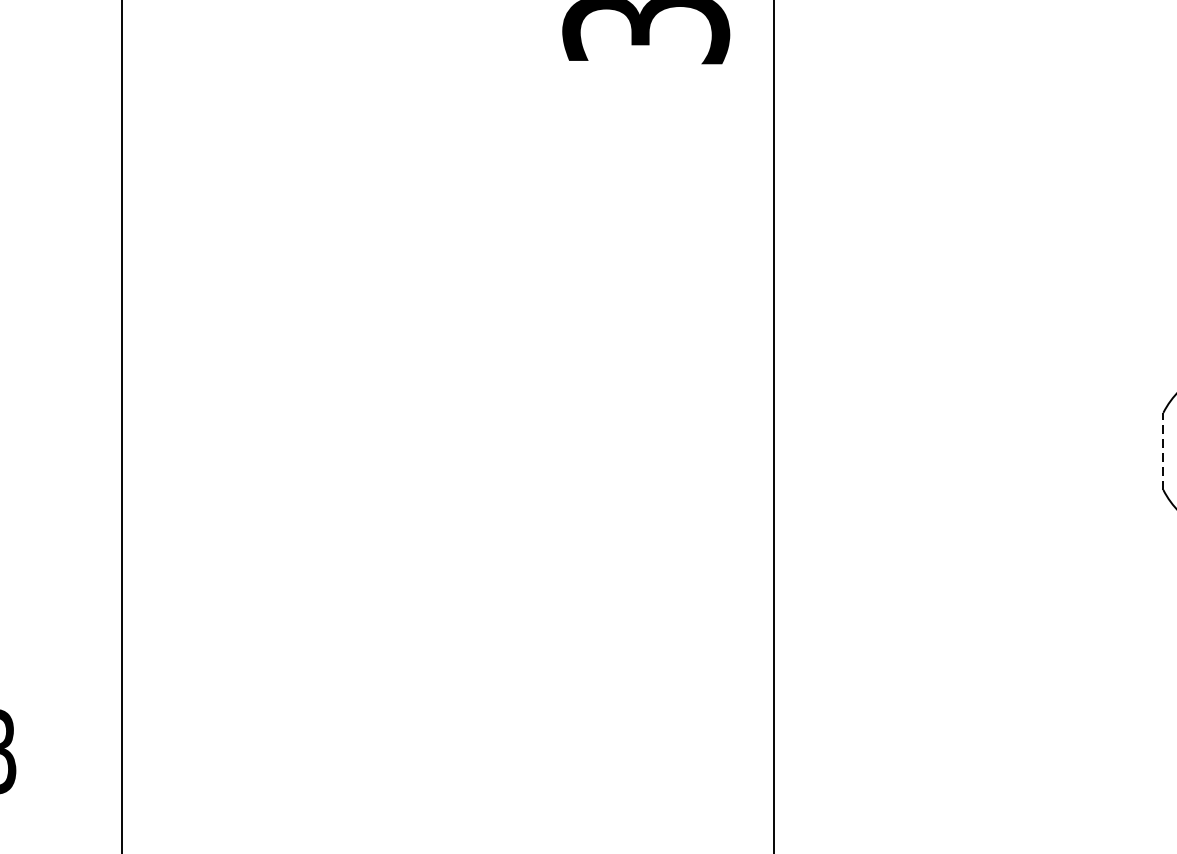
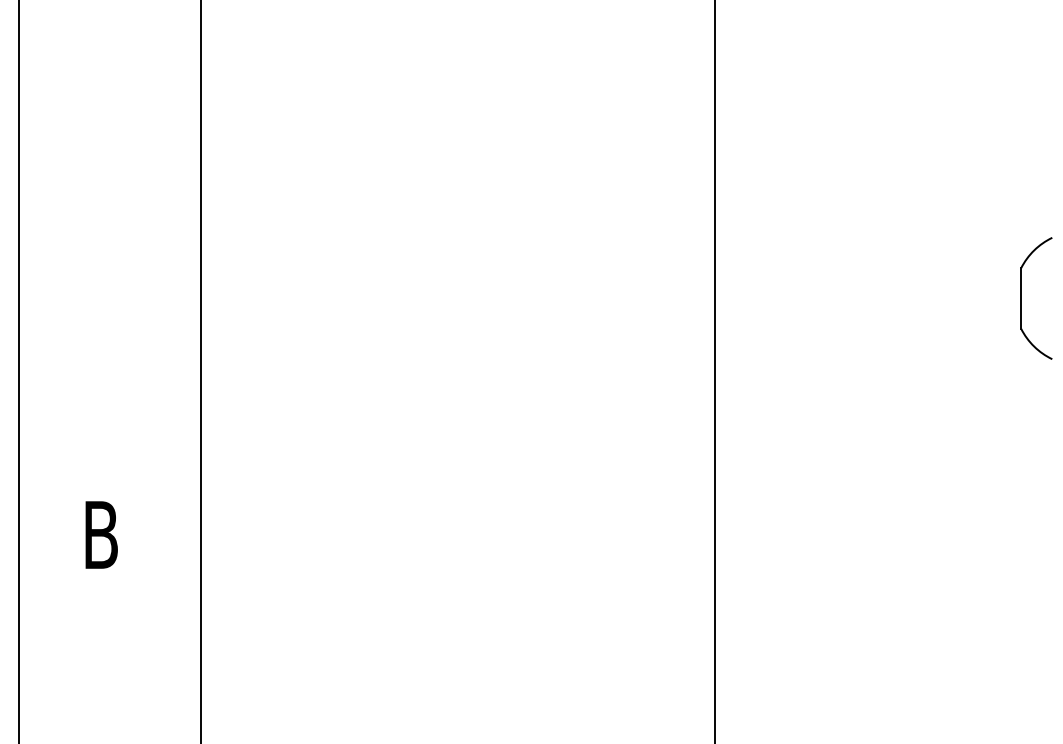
line: (1163, 451) -> (1021, 298), dashed -> solid

